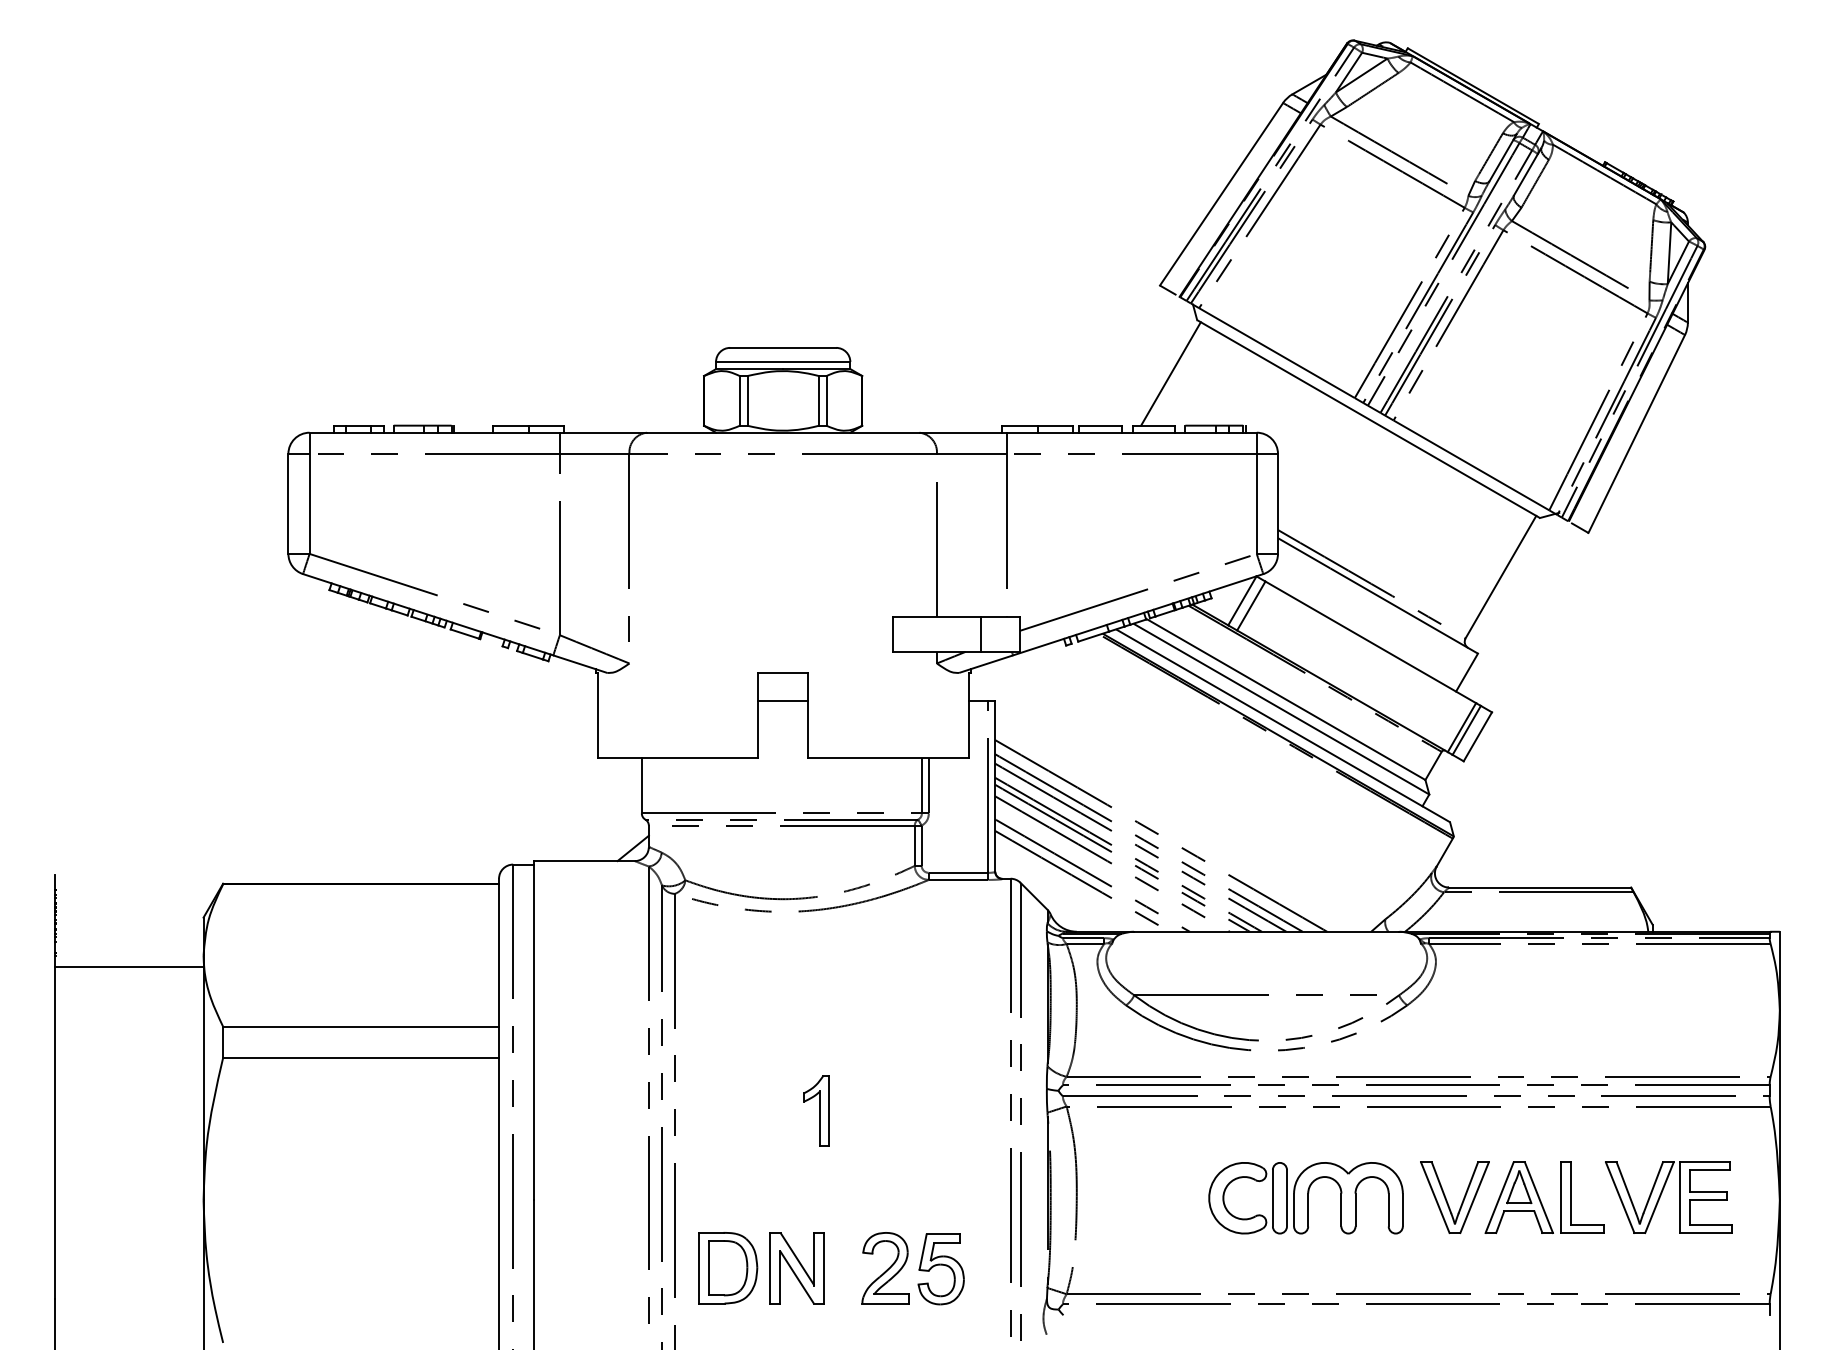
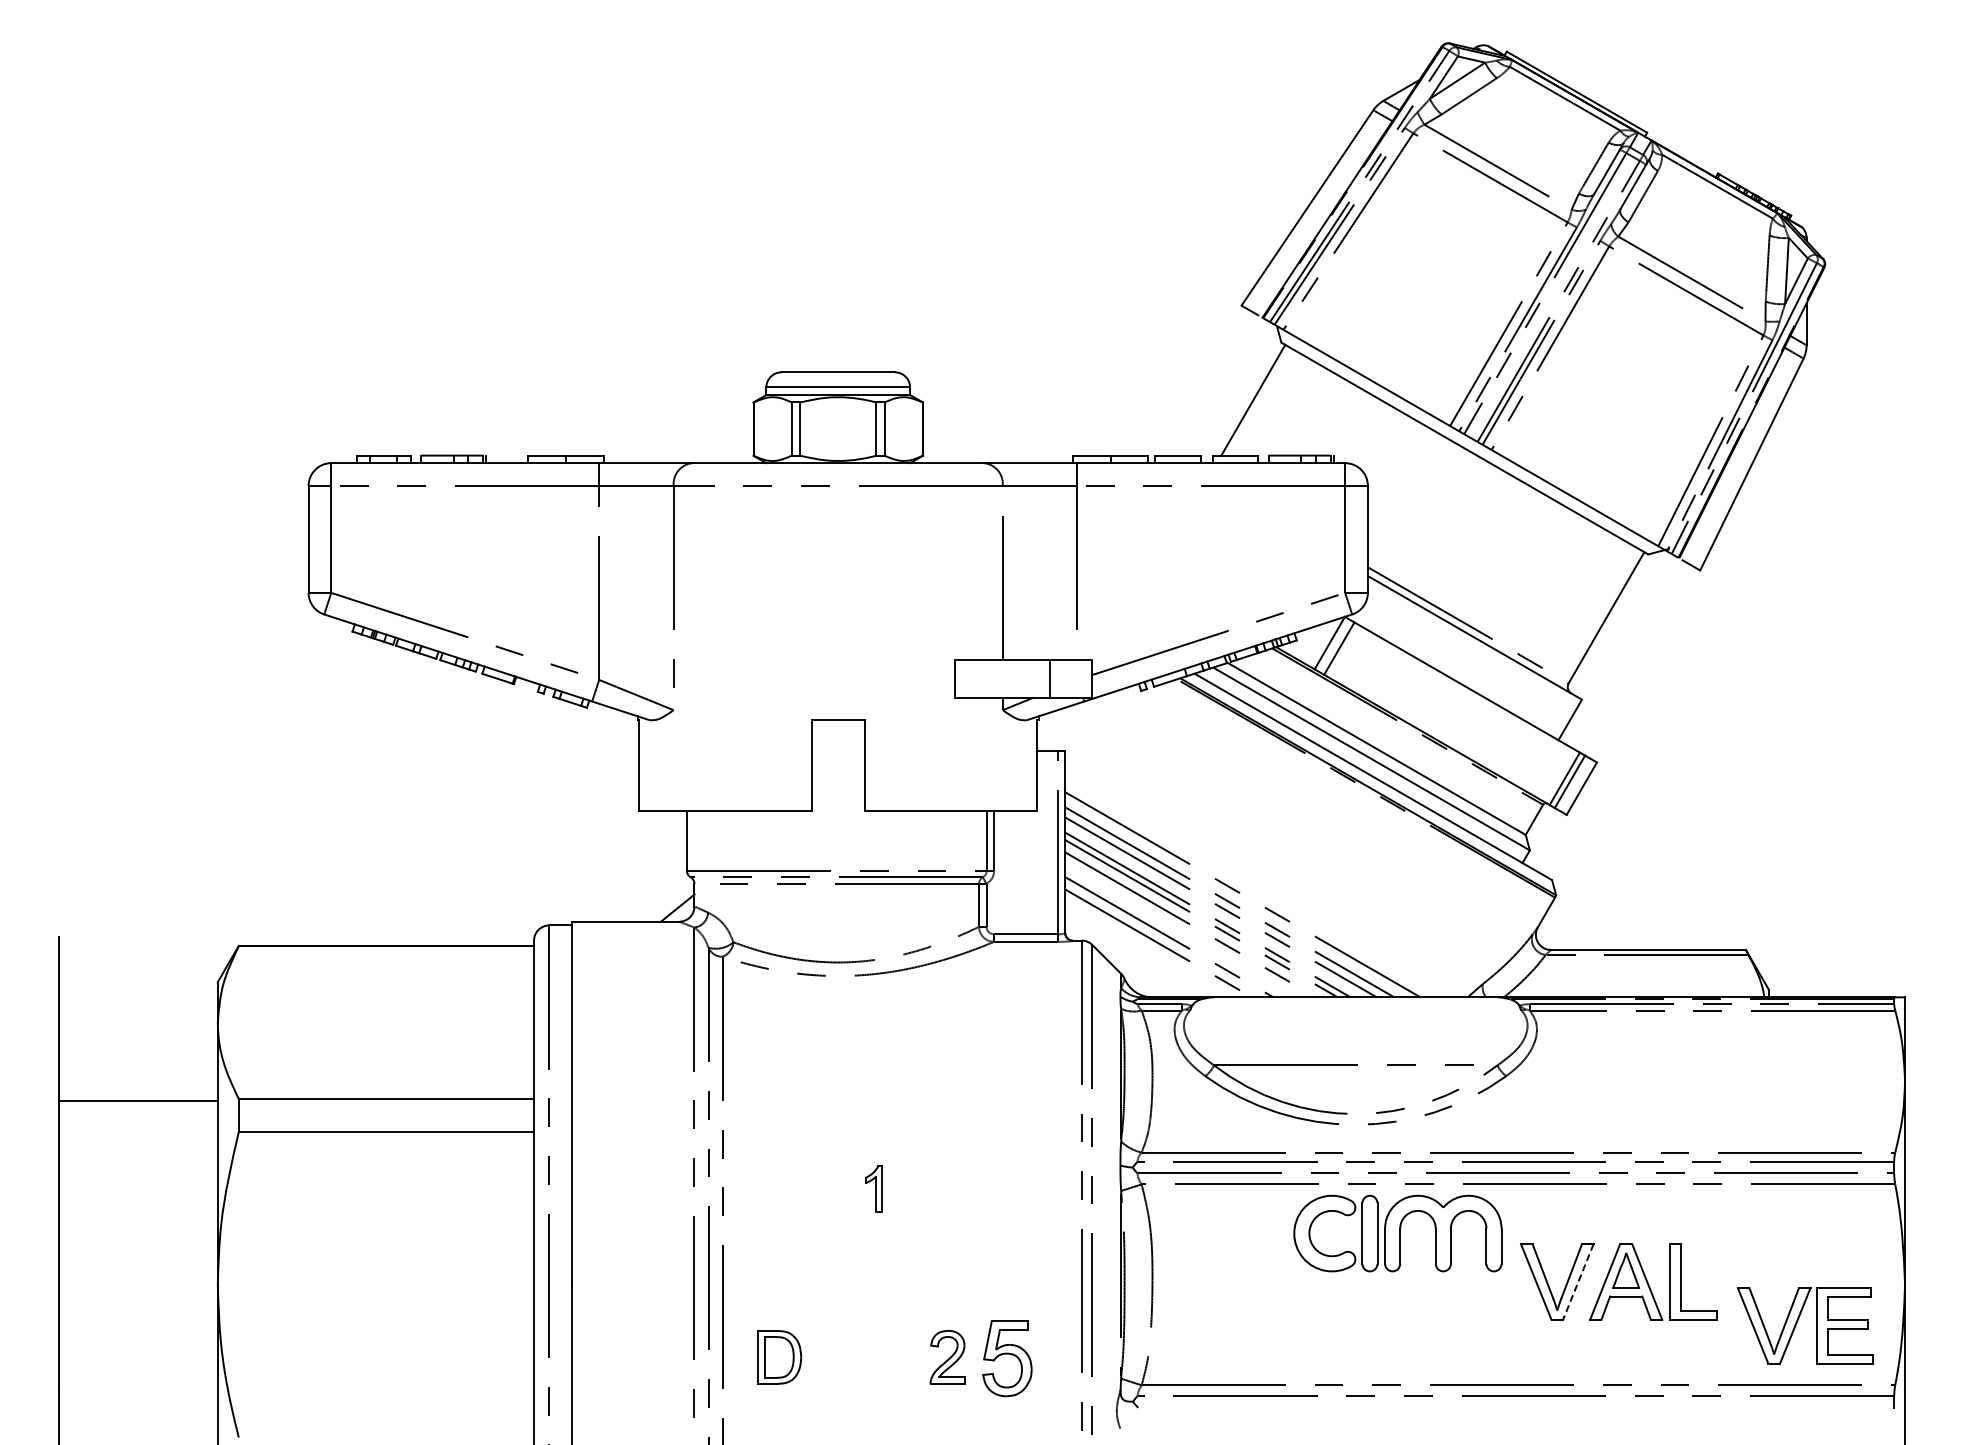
line: (782, 701) -> (837, 750), removed
line: (128, 967) -> (137, 1101), moved
part: (816, 1110) -> (873, 1188), size x0.6
part: (1661, 1195) -> (1797, 1323), moved
part: (1305, 1198) -> (1397, 1233), moved
line: (1474, 1198) -> (1578, 1282), solid -> dashed
part: (885, 1267) -> (947, 1356), size x0.7
part: (728, 1268) -> (779, 1357), size x0.7
part: (796, 1268) -> (852, 1357), removed

